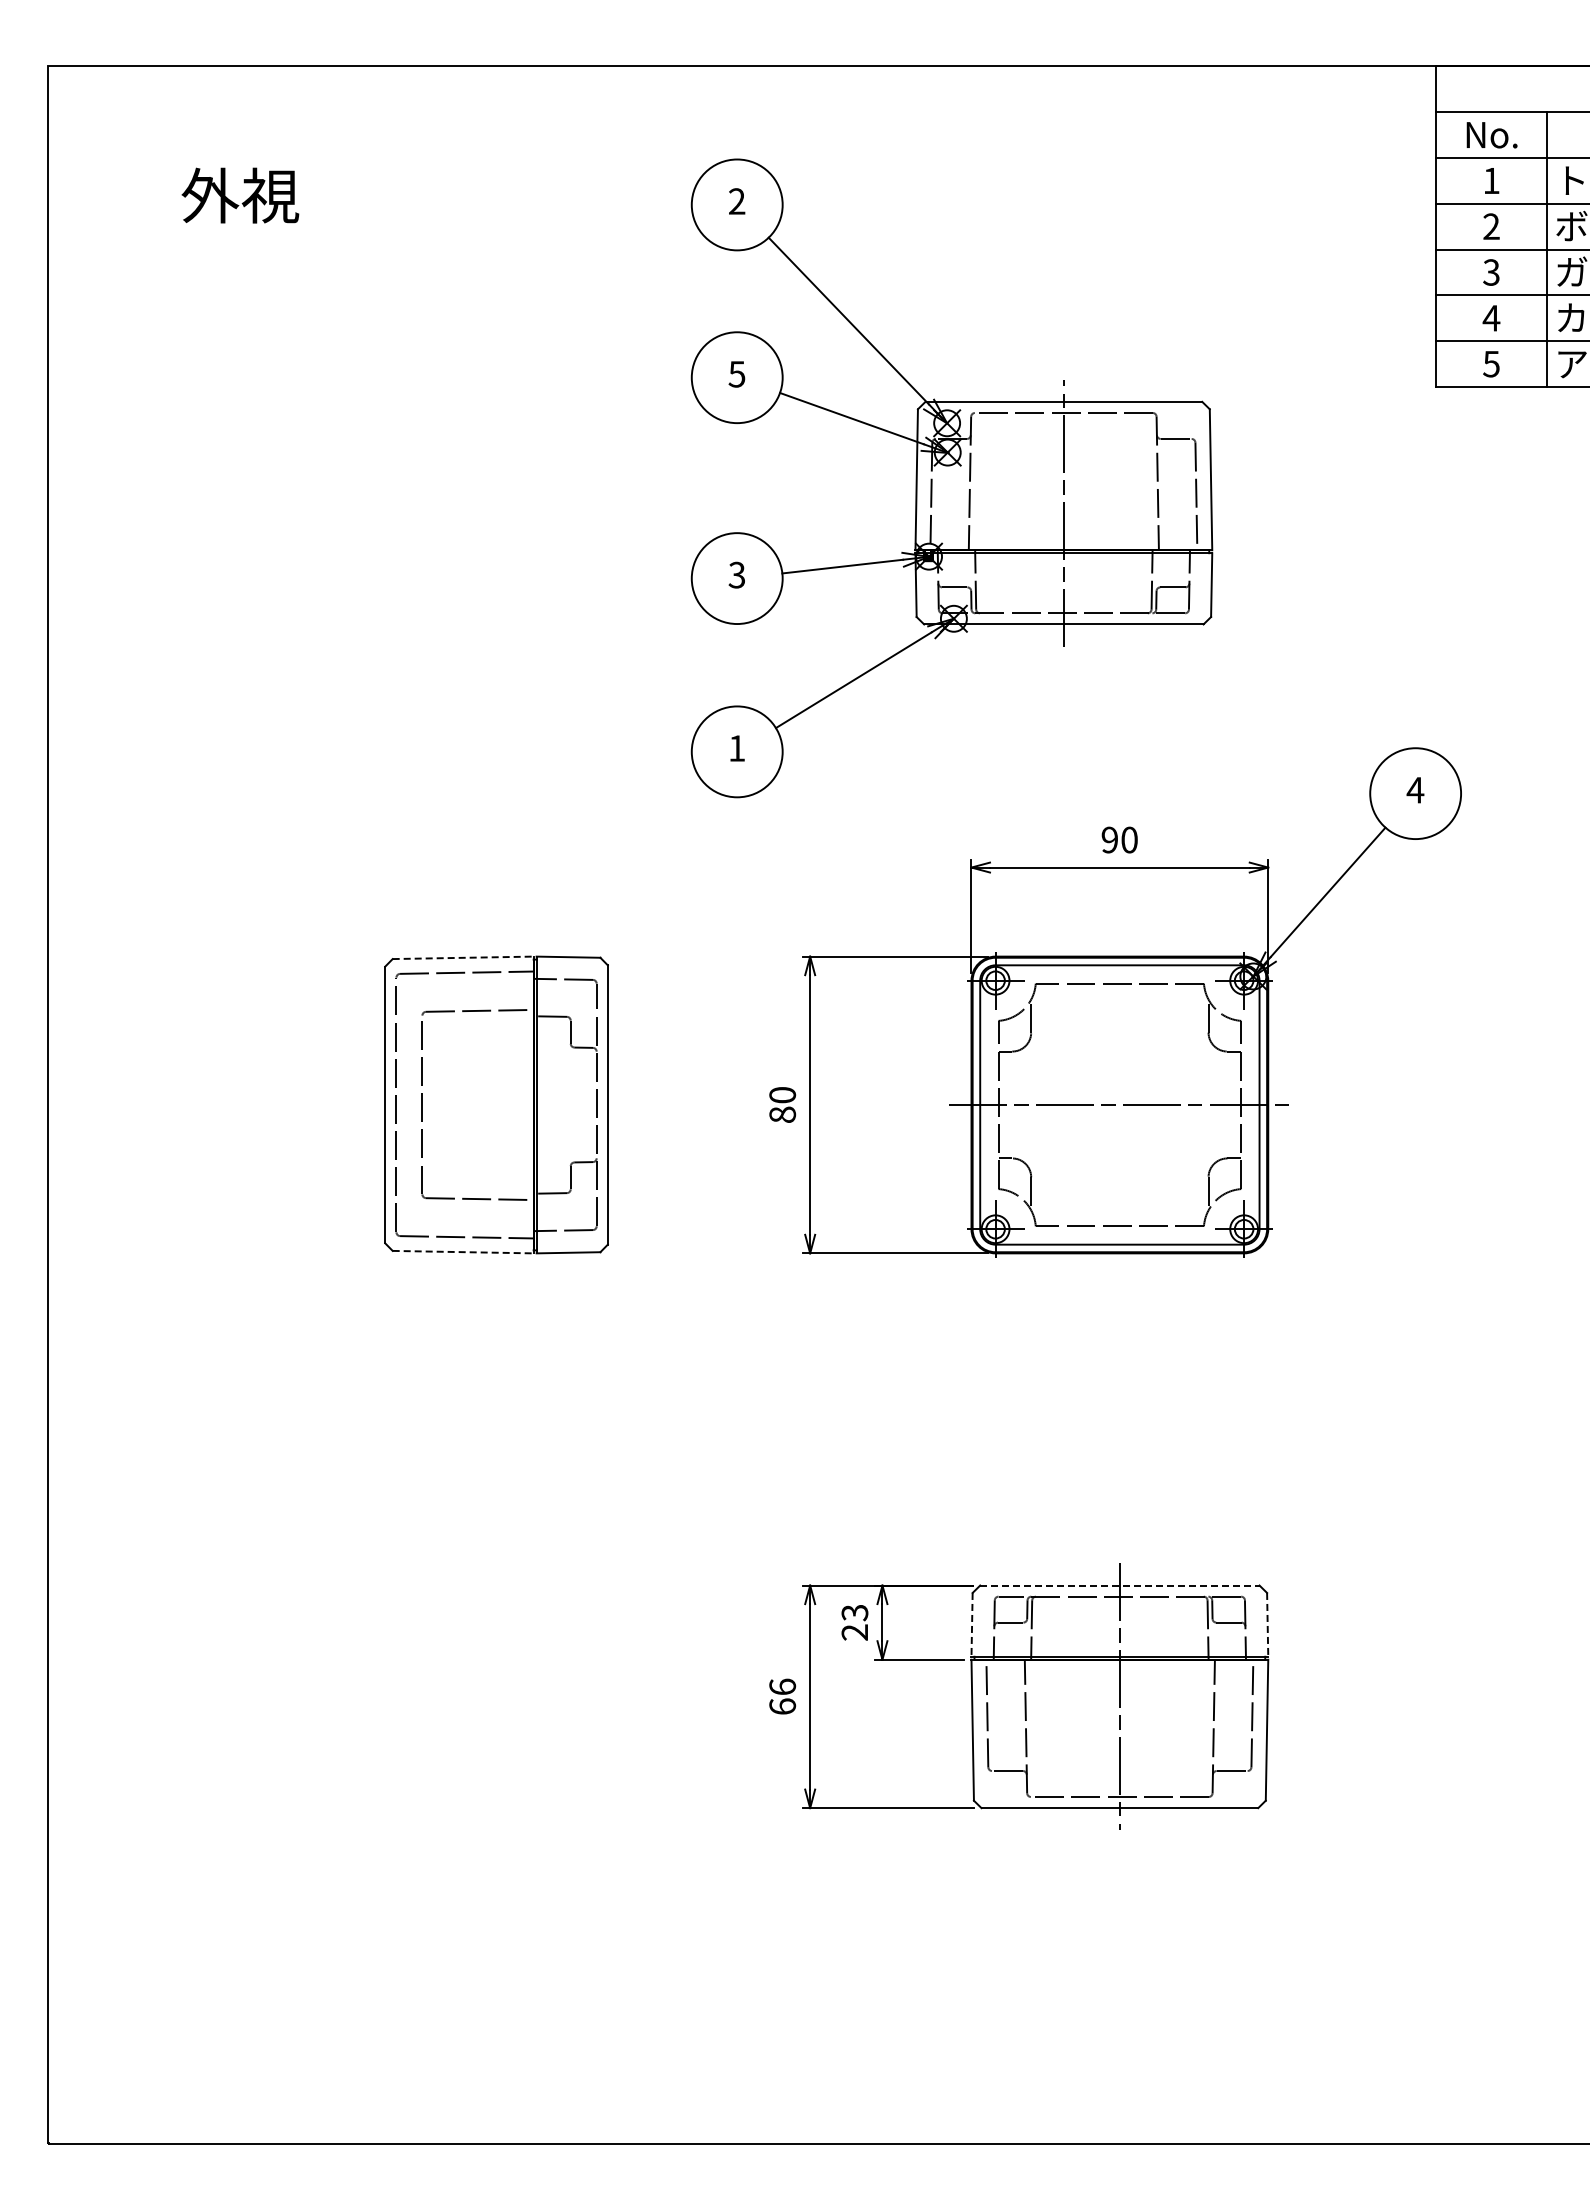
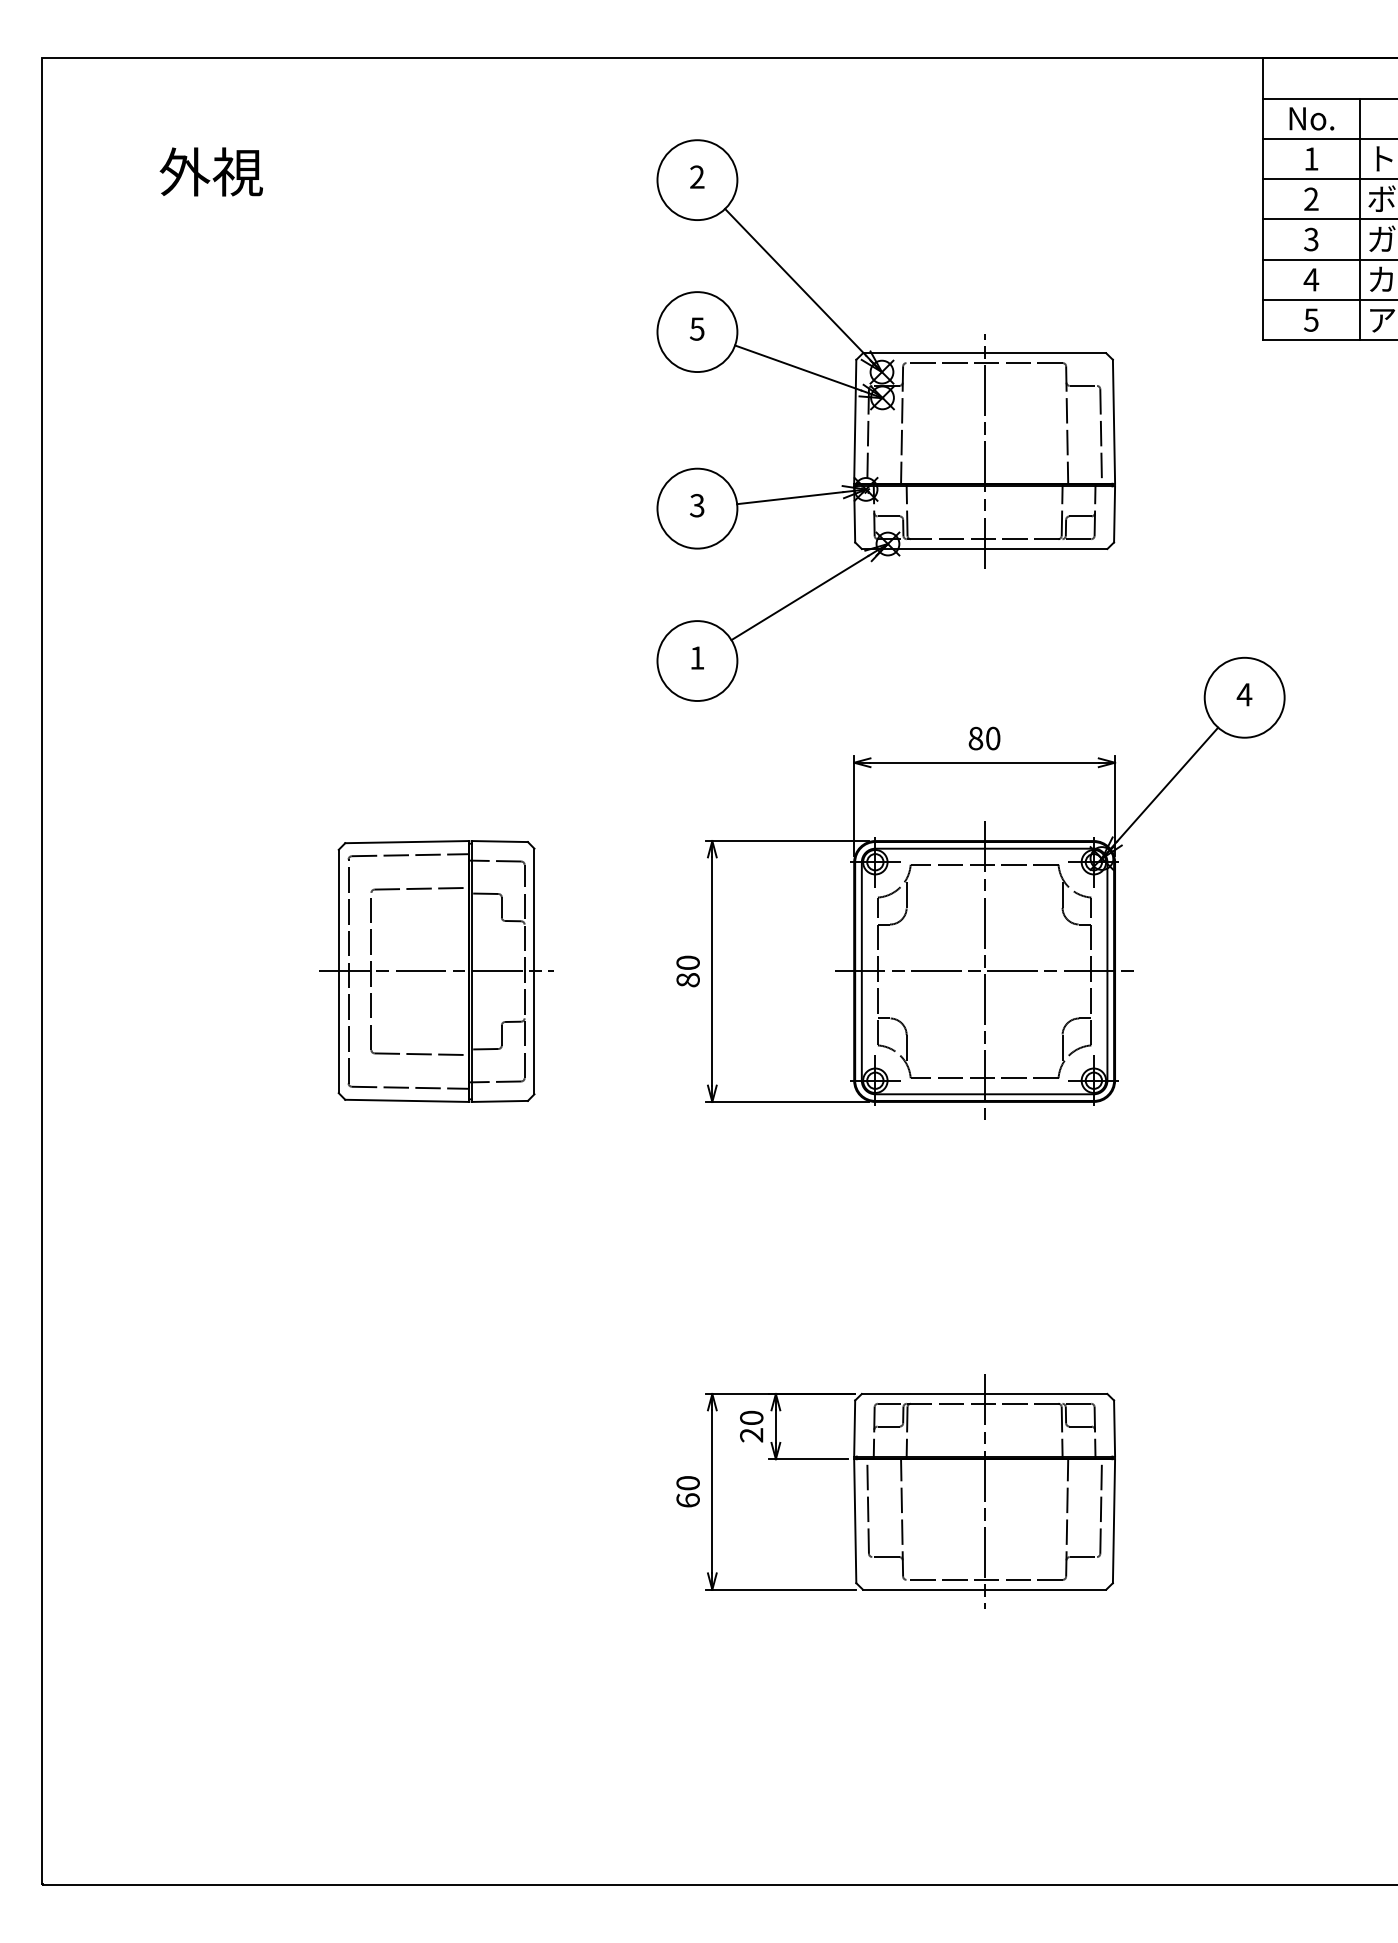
part: (951, 478) -> (885, 420), moved
text: (1109, 839) -> (975, 738), 90 -> 80
line: (463, 957) -> (407, 841), dashed -> solid
line: (1119, 1104) -> (984, 971), added
line: (496, 1105) -> (436, 971), added
line: (463, 1252) -> (407, 1101), dashed -> solid
line: (1119, 1585) -> (984, 1393), dashed -> solid
text: (854, 1612) -> (751, 1417), 23 -> 20
line: (972, 1624) -> (855, 1428), dashed -> solid
line: (1267, 1624) -> (1114, 1428), dashed -> solid
text: (782, 1686) -> (688, 1482), 66 -> 60

